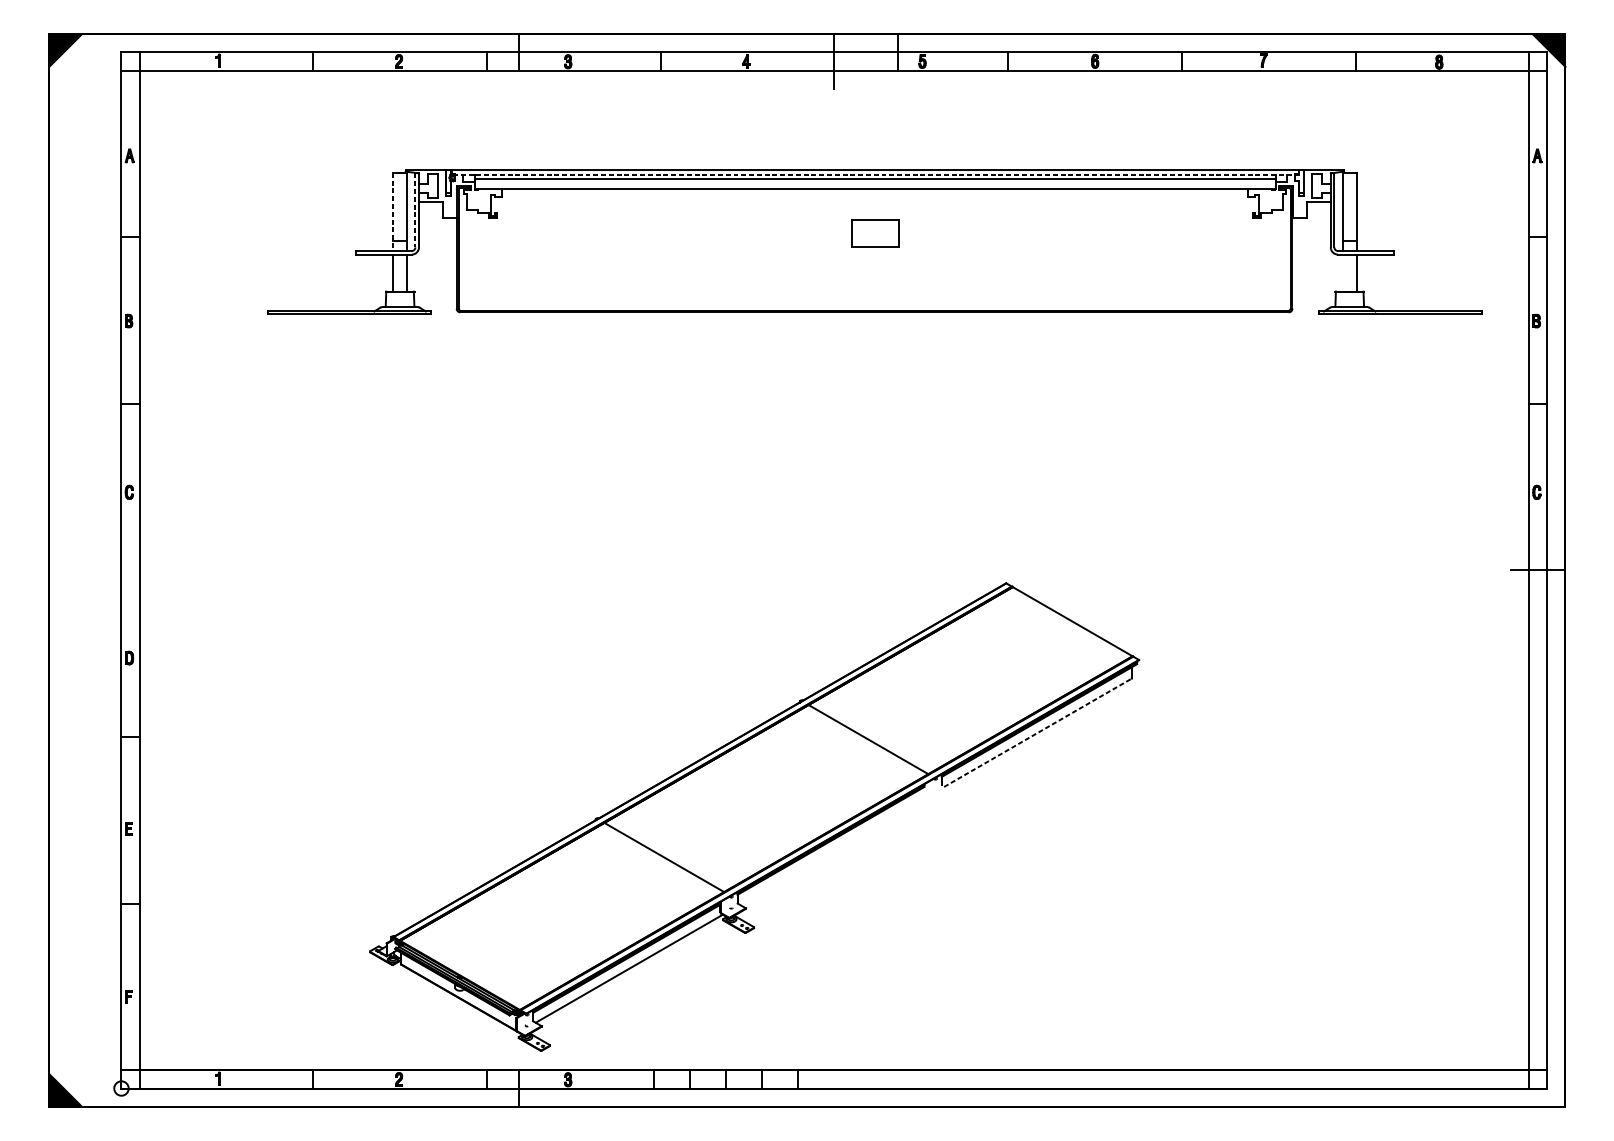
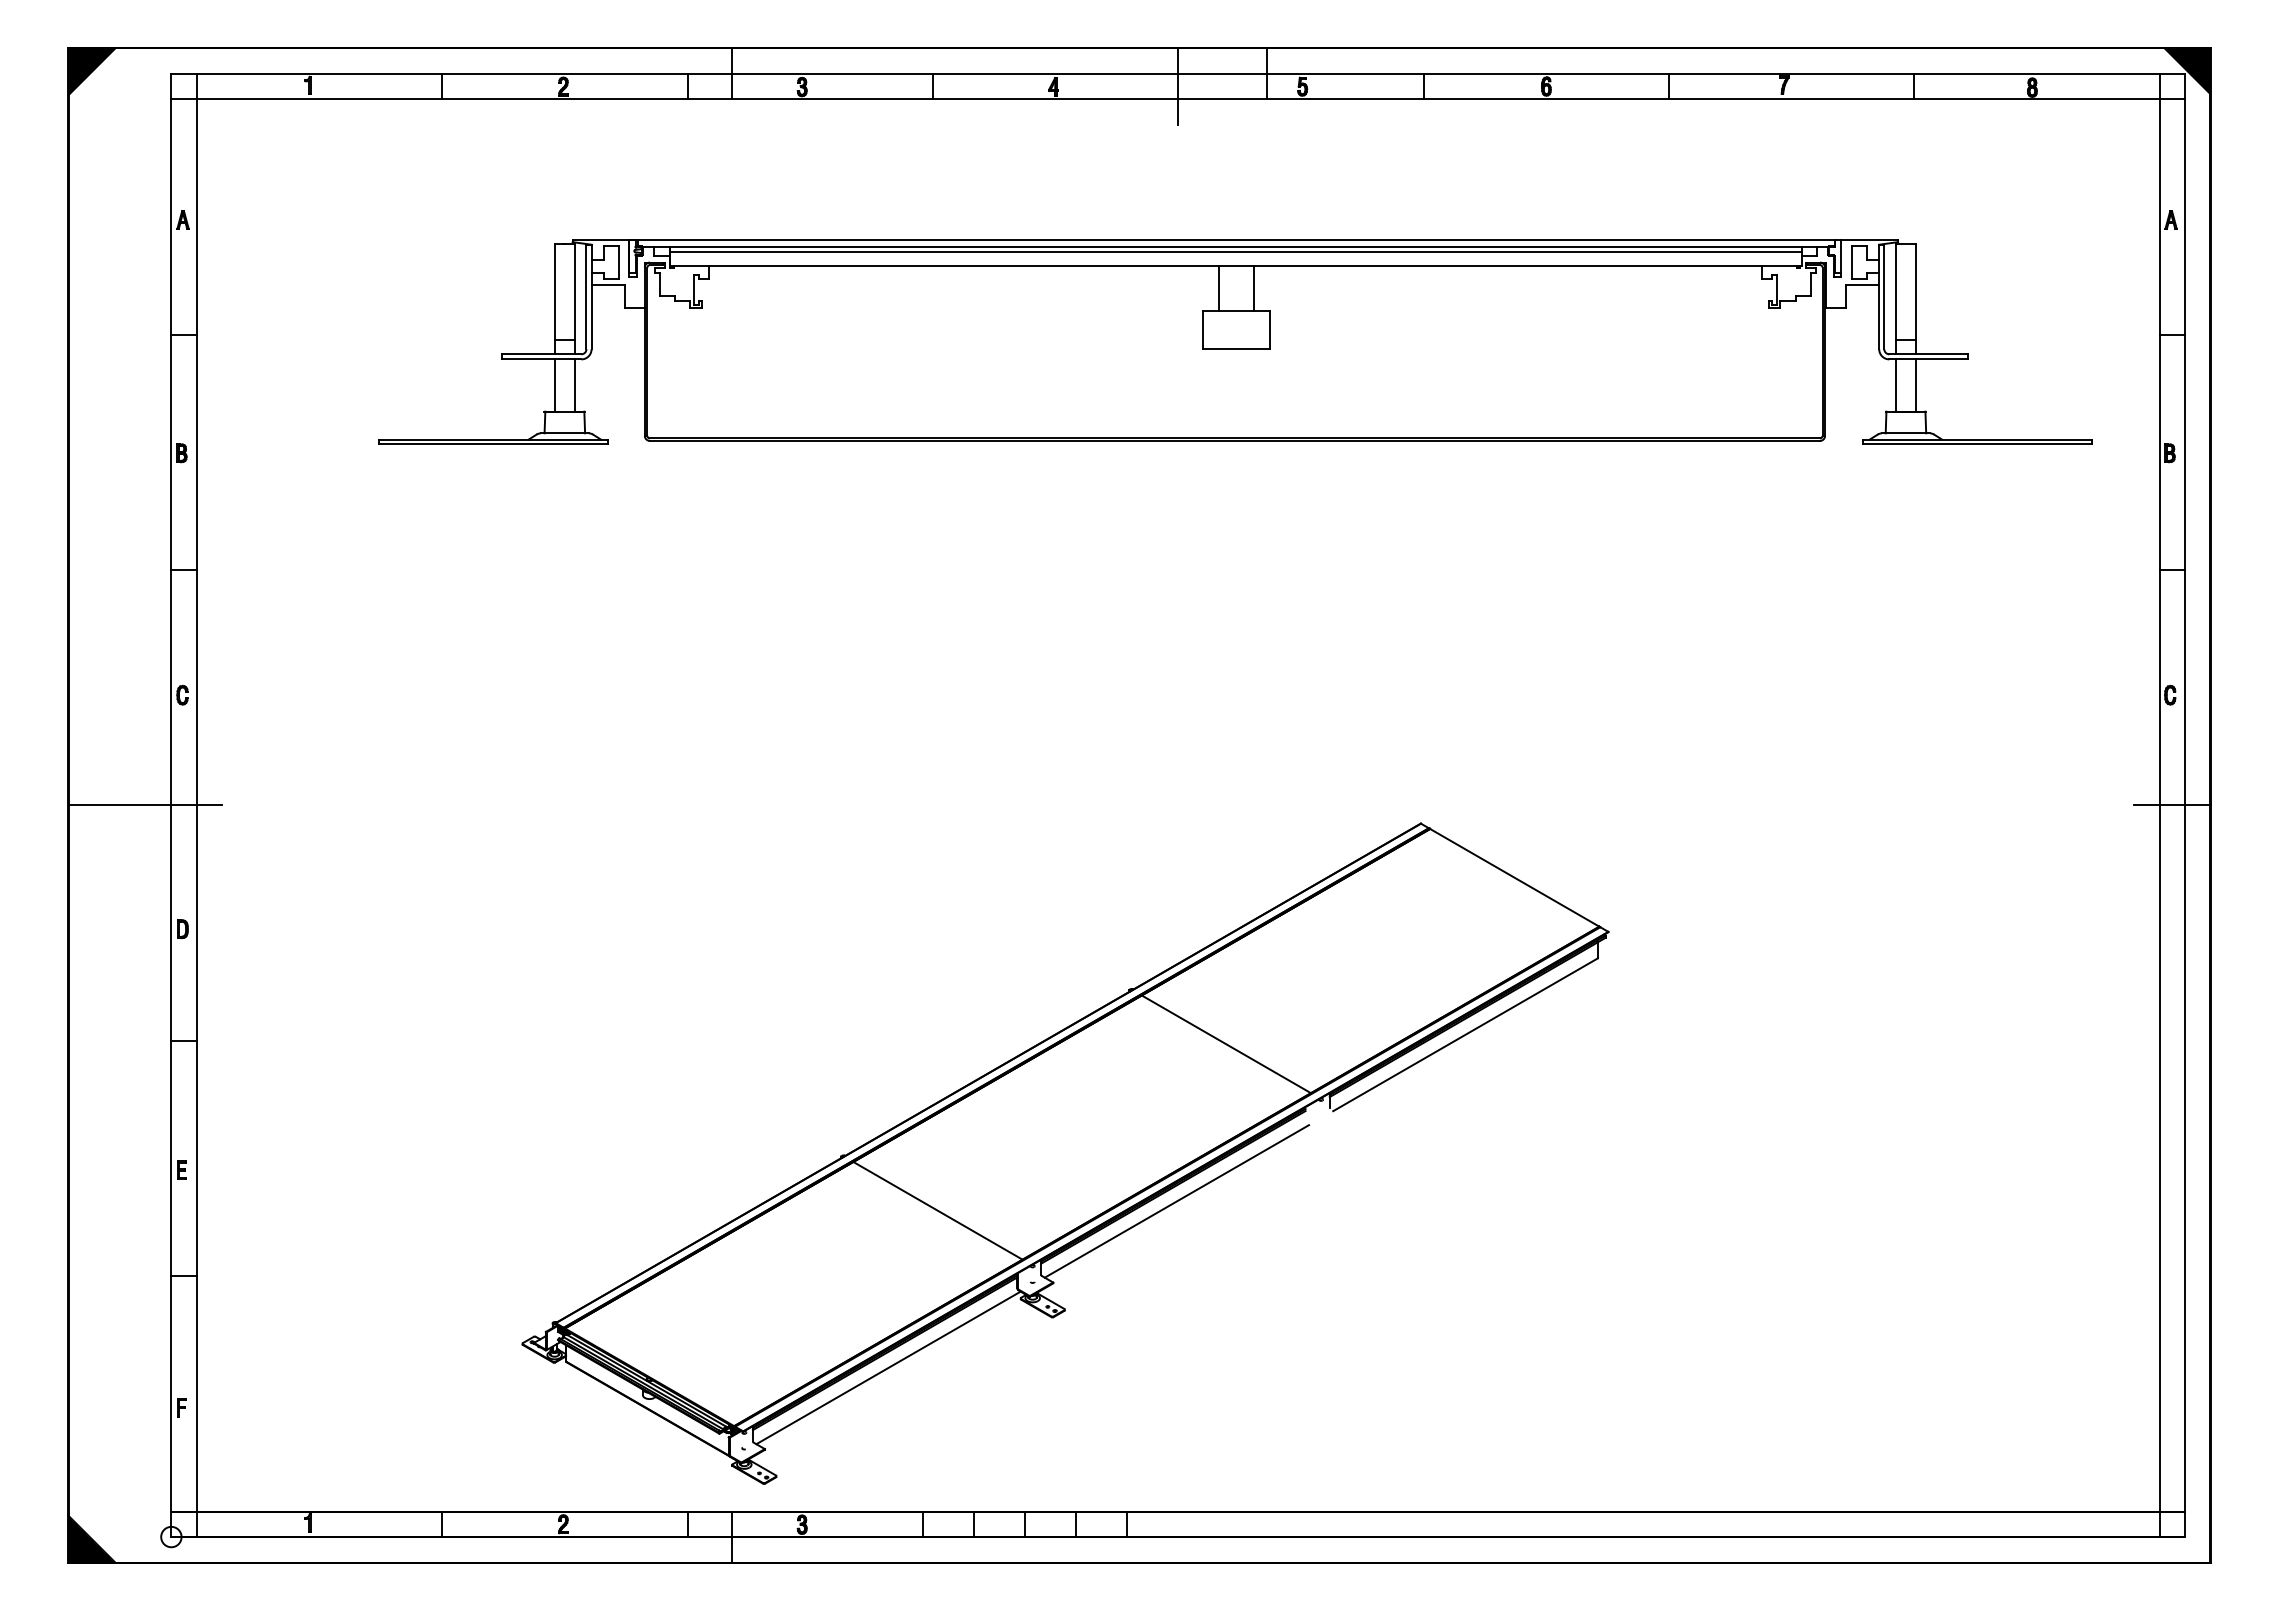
line: (874, 175) -> (1235, 247), dashed -> solid
line: (862, 204) -> (1218, 288), added
line: (888, 204) -> (1254, 288), added
line: (415, 210) -> (586, 297), dashed -> solid
line: (392, 212) -> (554, 299), dashed -> solid
line: (1342, 273) -> (1895, 385), added
line: (103, 570) -> (145, 805), added
line: (1037, 732) -> (1465, 1034), dashed -> solid
line: (833, 850) -> (1176, 1201), added

